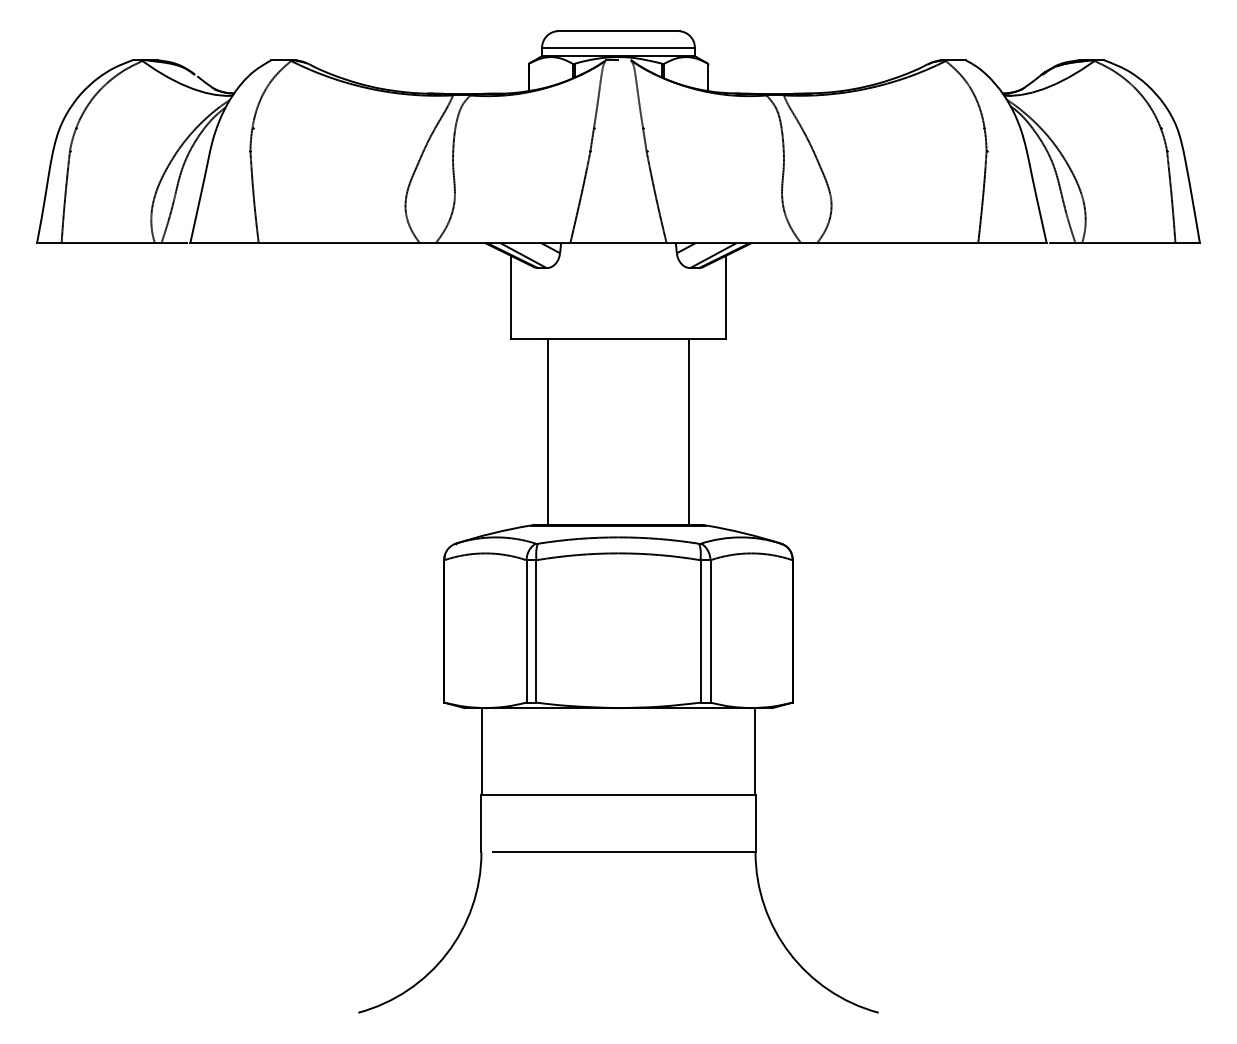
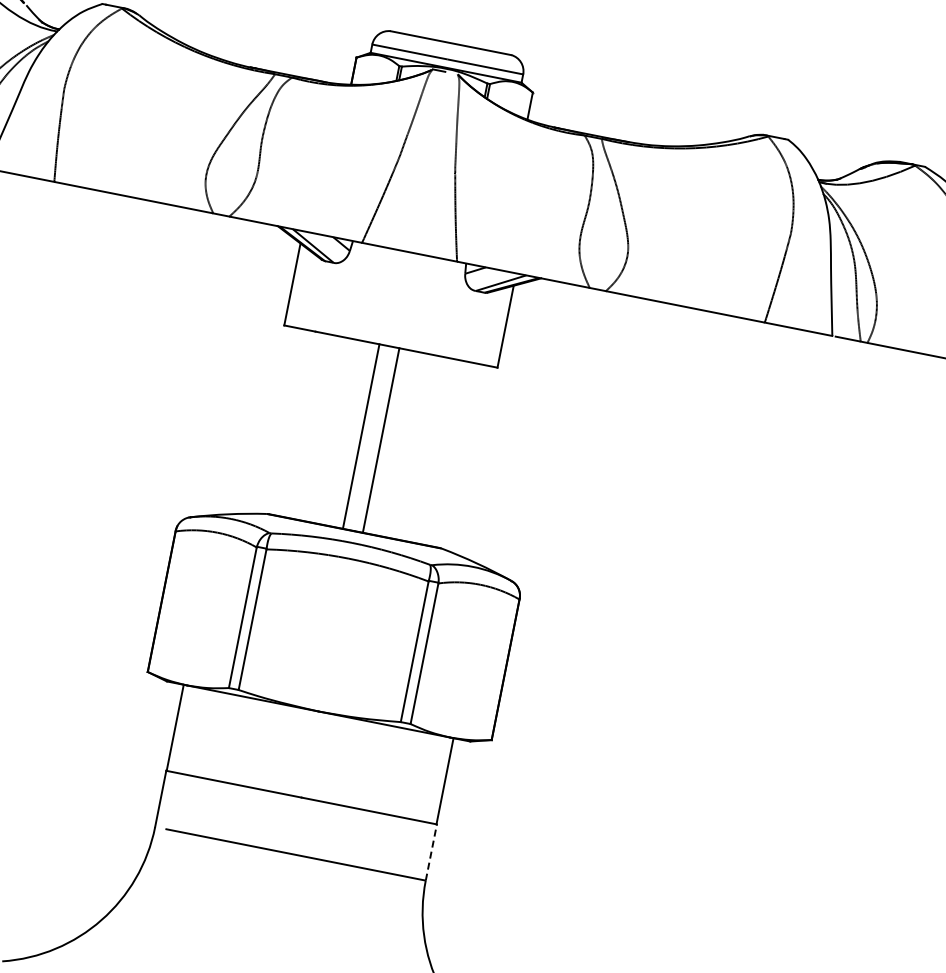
line: (547, 431) -> (360, 435), moved
line: (689, 431) -> (381, 440), moved
line: (755, 823) -> (431, 852), solid -> dashed

